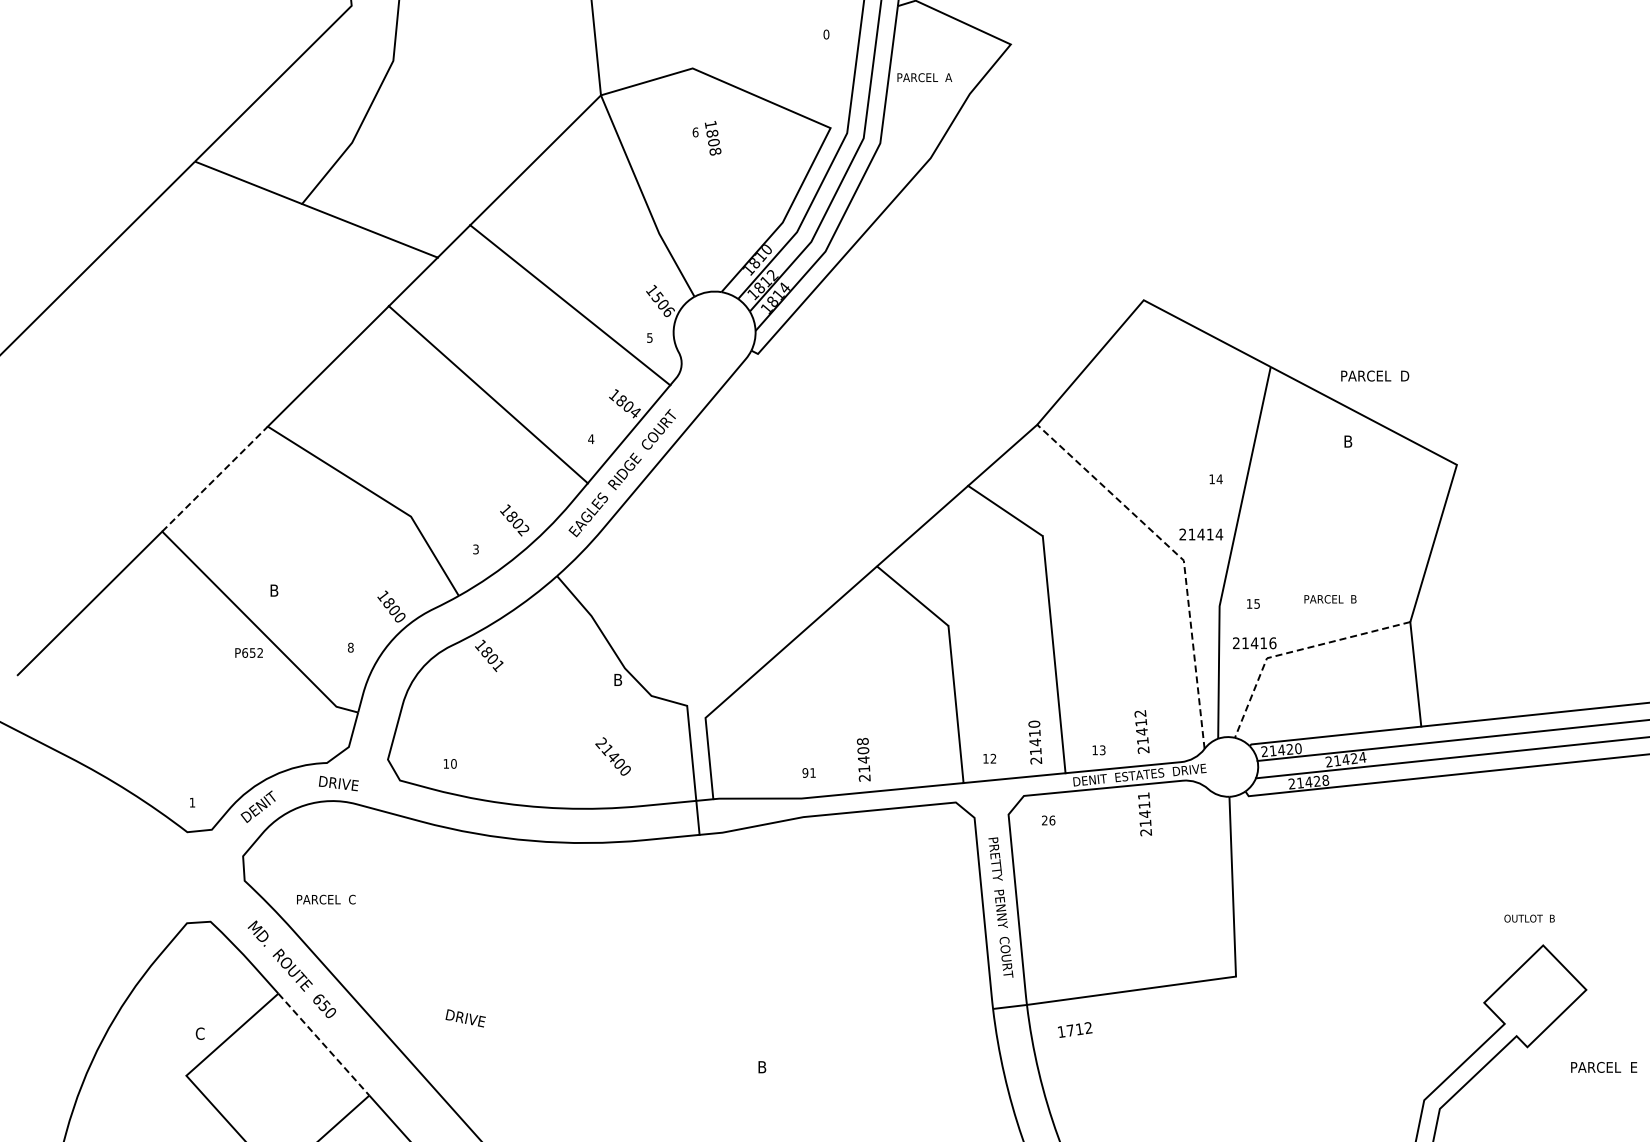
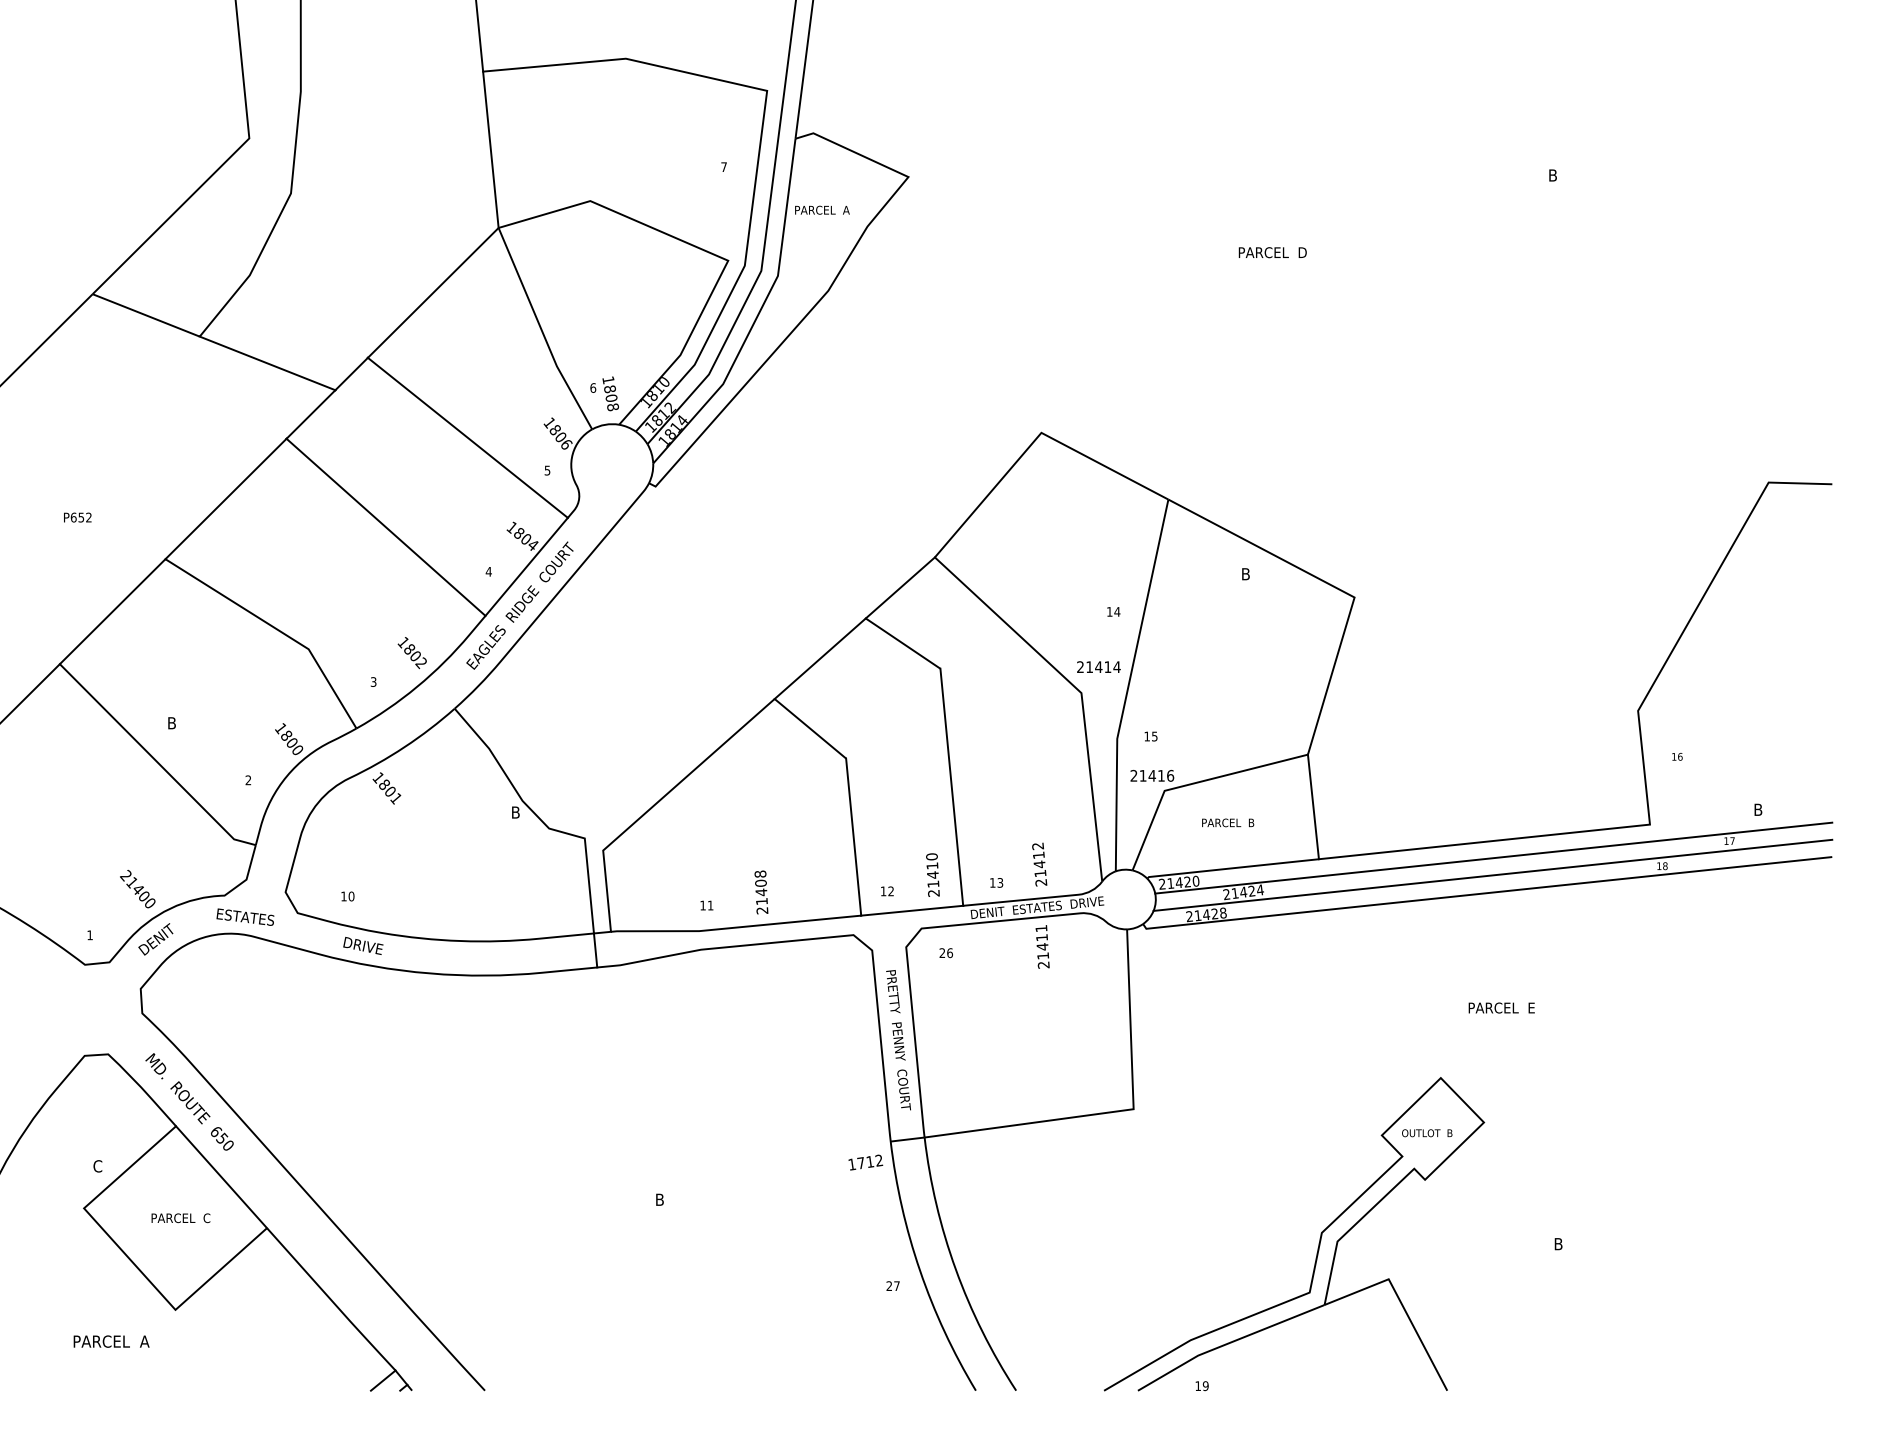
text: (826, 34) -> (724, 167), 0 -> 7
text: (706, 137) -> (604, 393), moved
text: (657, 296) -> (555, 429), 1506 -> 1806
text: (1374, 375) -> (1272, 252), moved
line: (215, 478) -> (113, 611), dashed -> solid
line: (1179, 556) -> (1077, 689), dashed -> solid
text: (1330, 598) -> (1228, 822), moved
text: (350, 647) -> (248, 780), 8 -> 2
line: (1295, 650) -> (1193, 783), dashed -> solid
text: (248, 652) -> (77, 517), moved
text: (612, 756) -> (137, 889), moved
text: (804, 772) -> (702, 905), 91 -> 11
text: (348, 784) -> (246, 917), DRIVE -> ESTATES
text: (325, 899) -> (180, 1218), moved
text: (1529, 918) -> (1427, 1133), moved
text: (465, 1017) -> (363, 945), moved
text: (1074, 1029) -> (865, 1162), moved
line: (323, 1044) -> (221, 1177), dashed -> solid
text: (1603, 1066) -> (1501, 1007), moved

